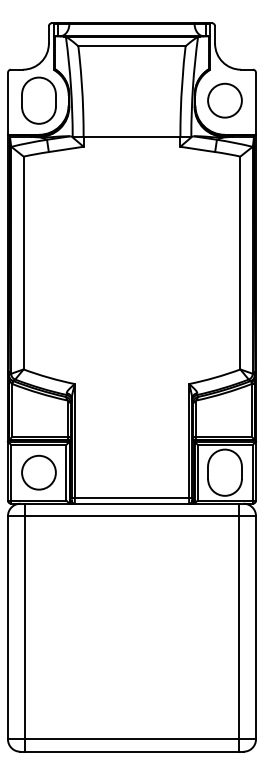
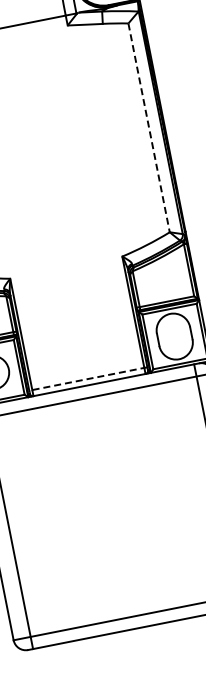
line: (240, 263) -> (149, 128), solid -> dashed
line: (131, 497) -> (87, 379), solid -> dashed

